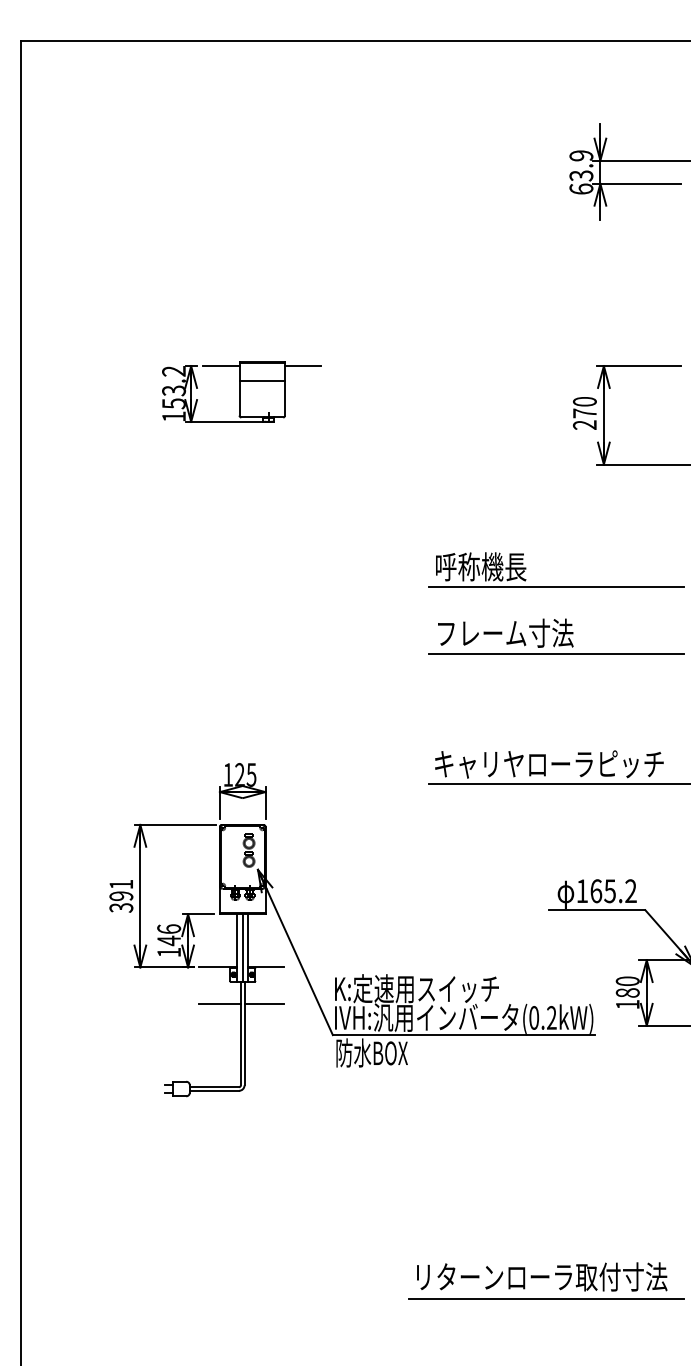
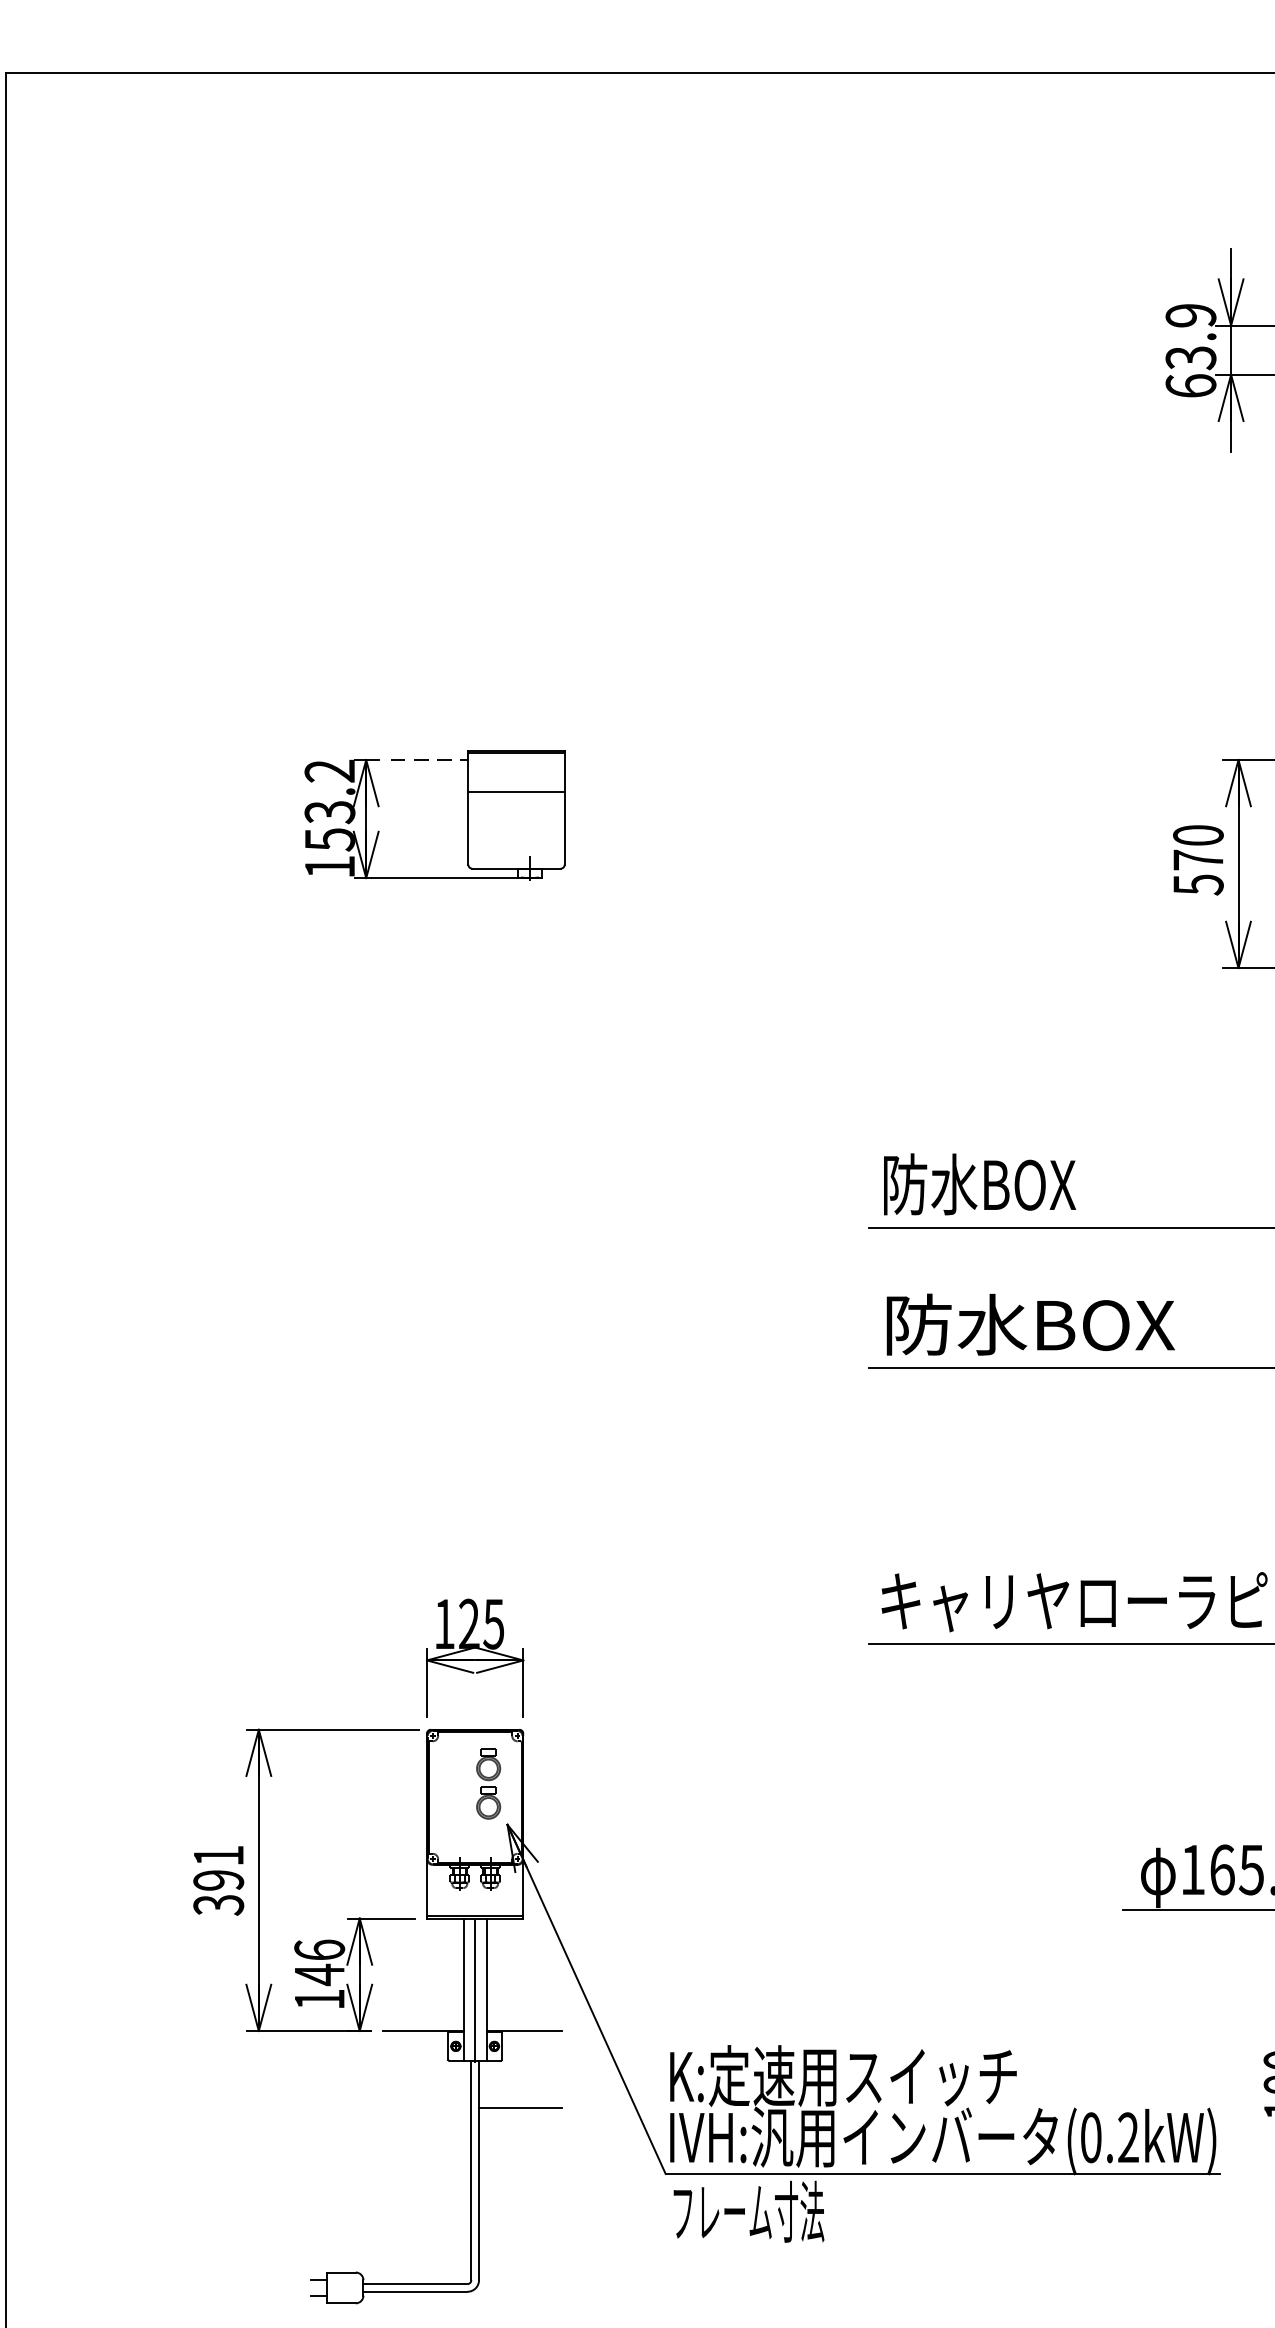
line: (221, 366) -> (430, 760), solid -> dashed
line: (303, 366) -> (603, 760), removed
text: (584, 425) -> (1197, 885), 270 -> 570
text: (481, 566) -> (979, 1183), 呼称機長 -> 防水BOX
text: (505, 632) -> (1030, 1323), フレーム寸法 -> 防水BOX
line: (219, 1003) -> (426, 2107), removed
text: (371, 1052) -> (747, 2210), 防水BOX -> フレーム寸法

